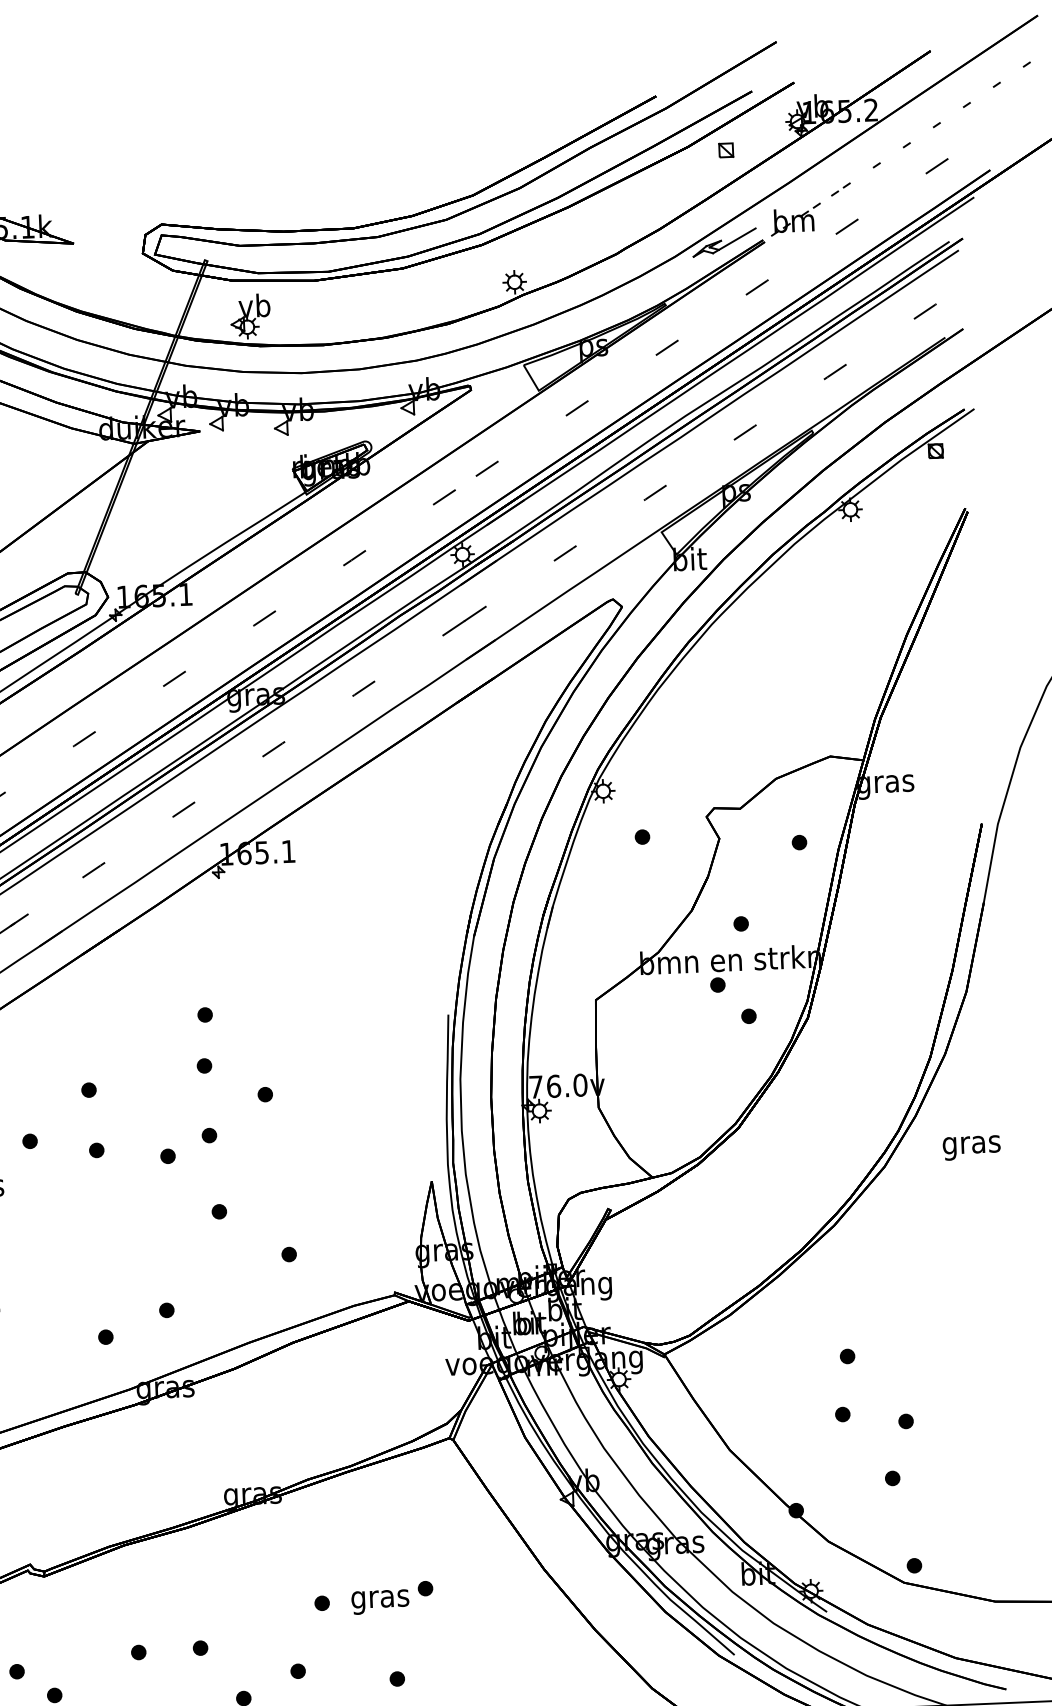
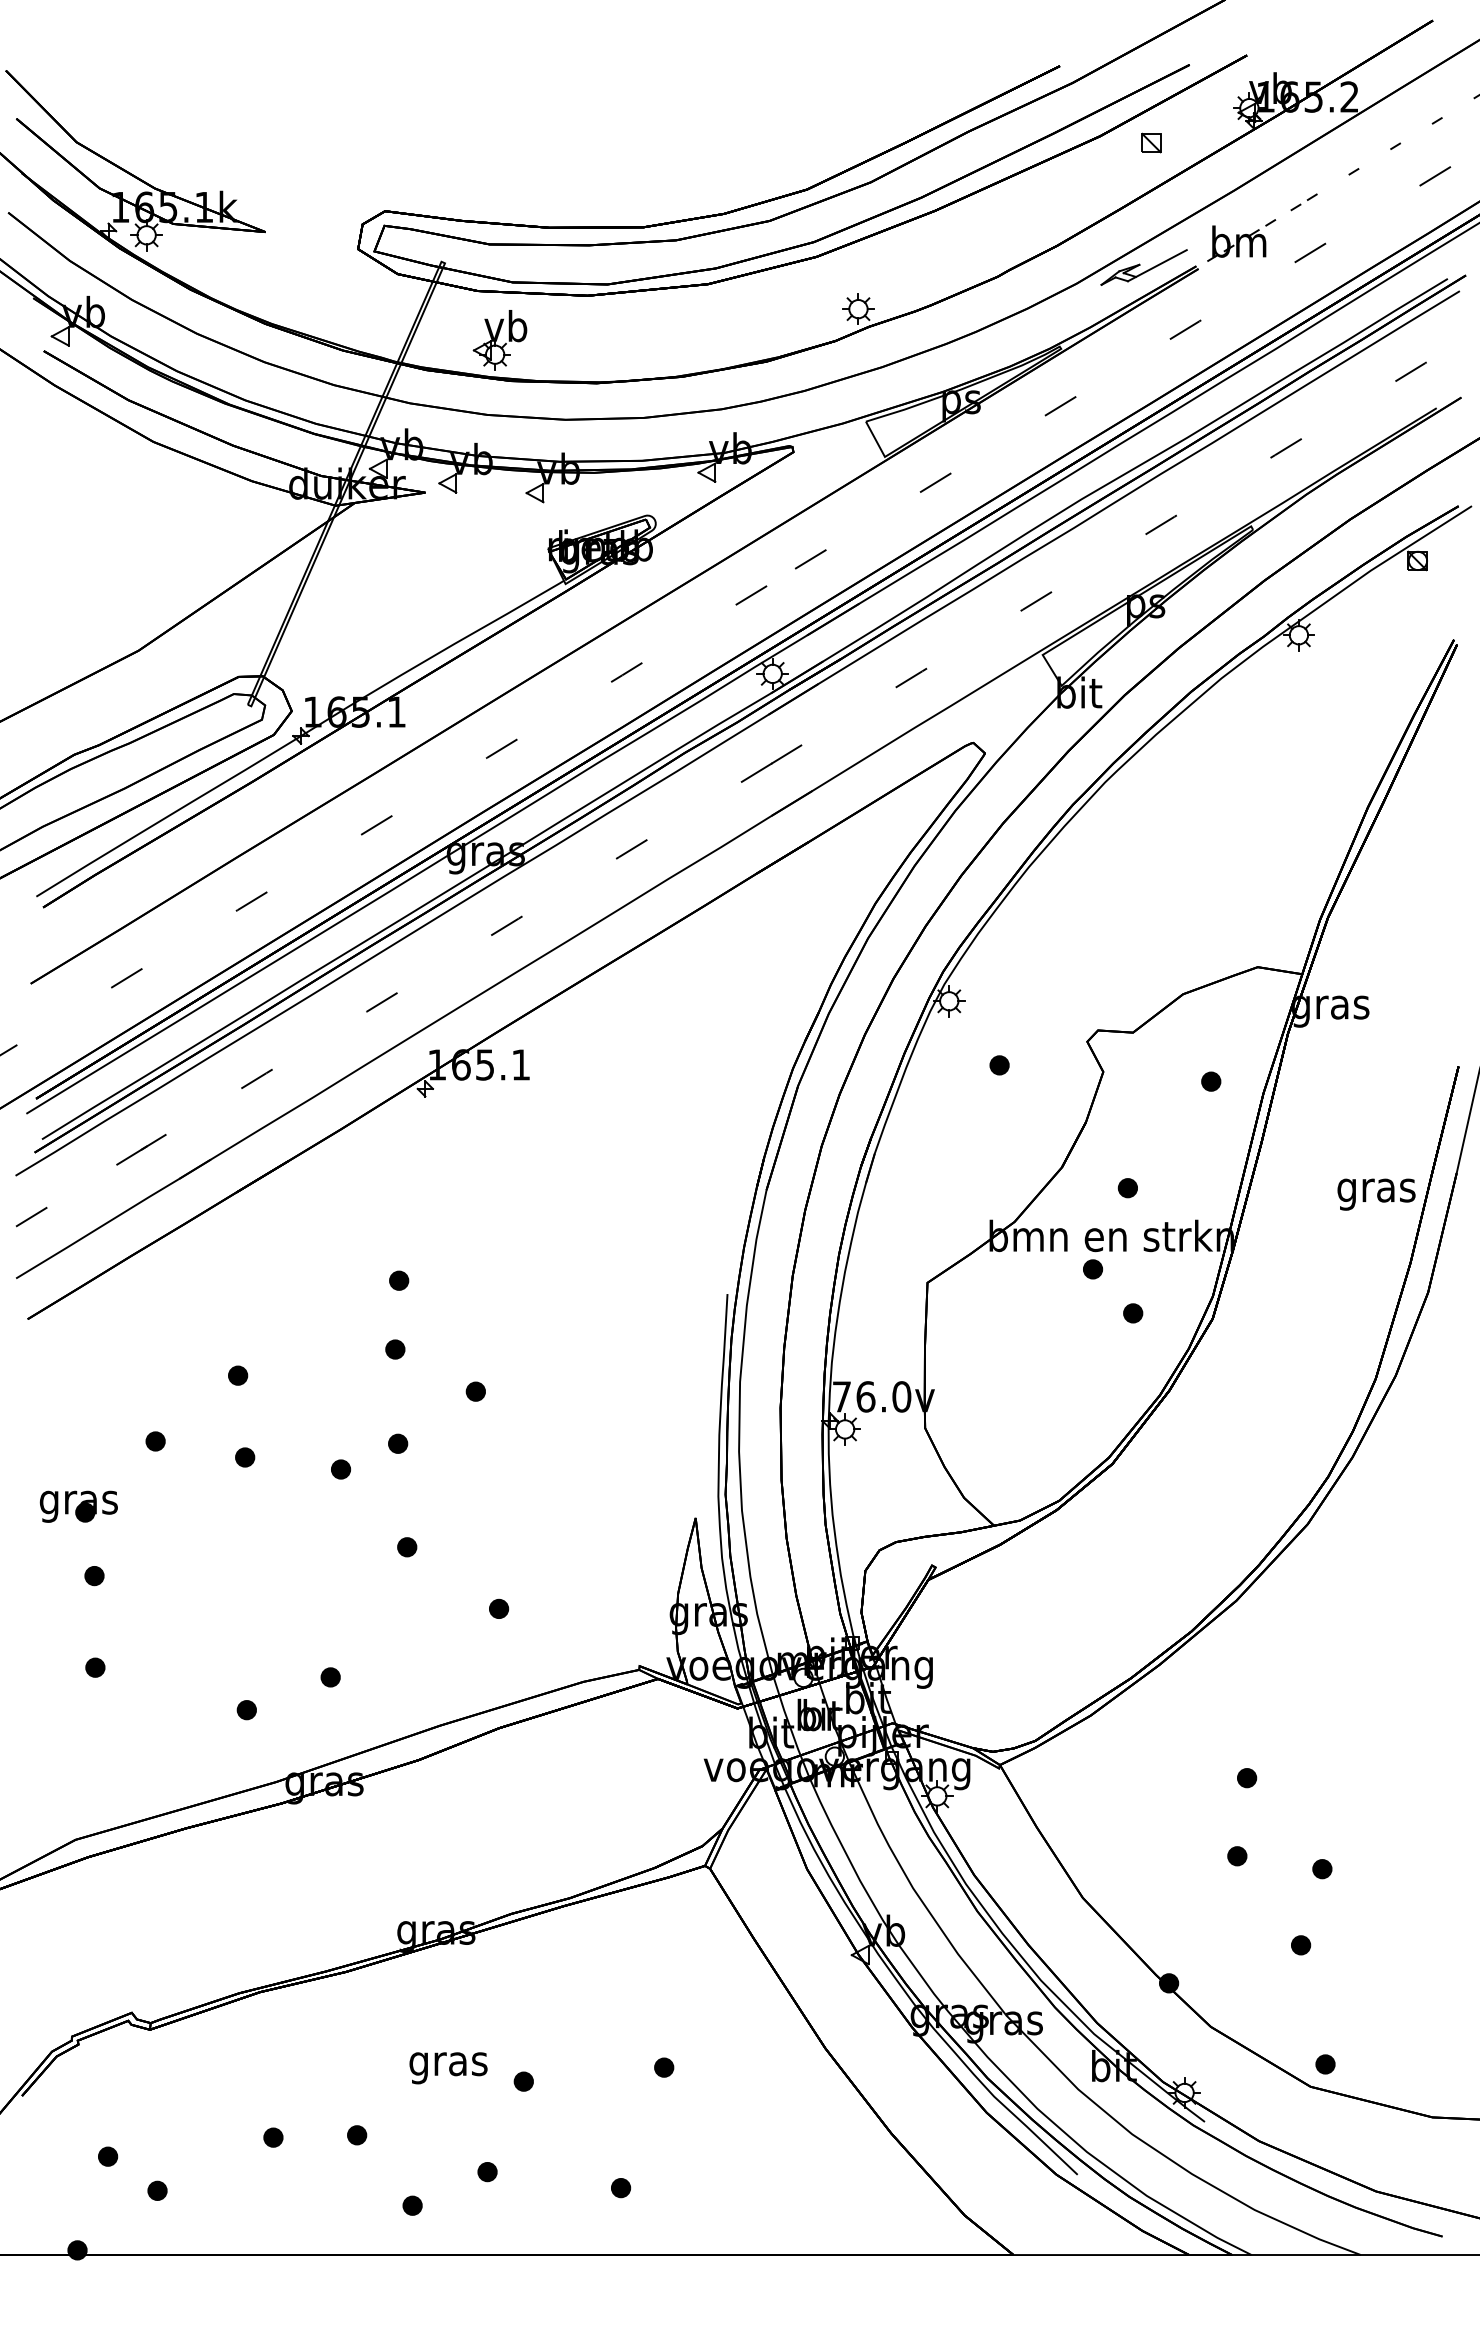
text: (971, 1147) -> (1376, 1194), moved
text: (380, 1602) -> (448, 2068), moved

